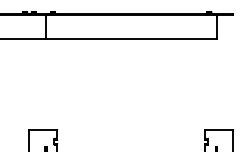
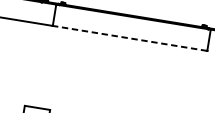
line: (130, 38) -> (129, 37), solid -> dashed

